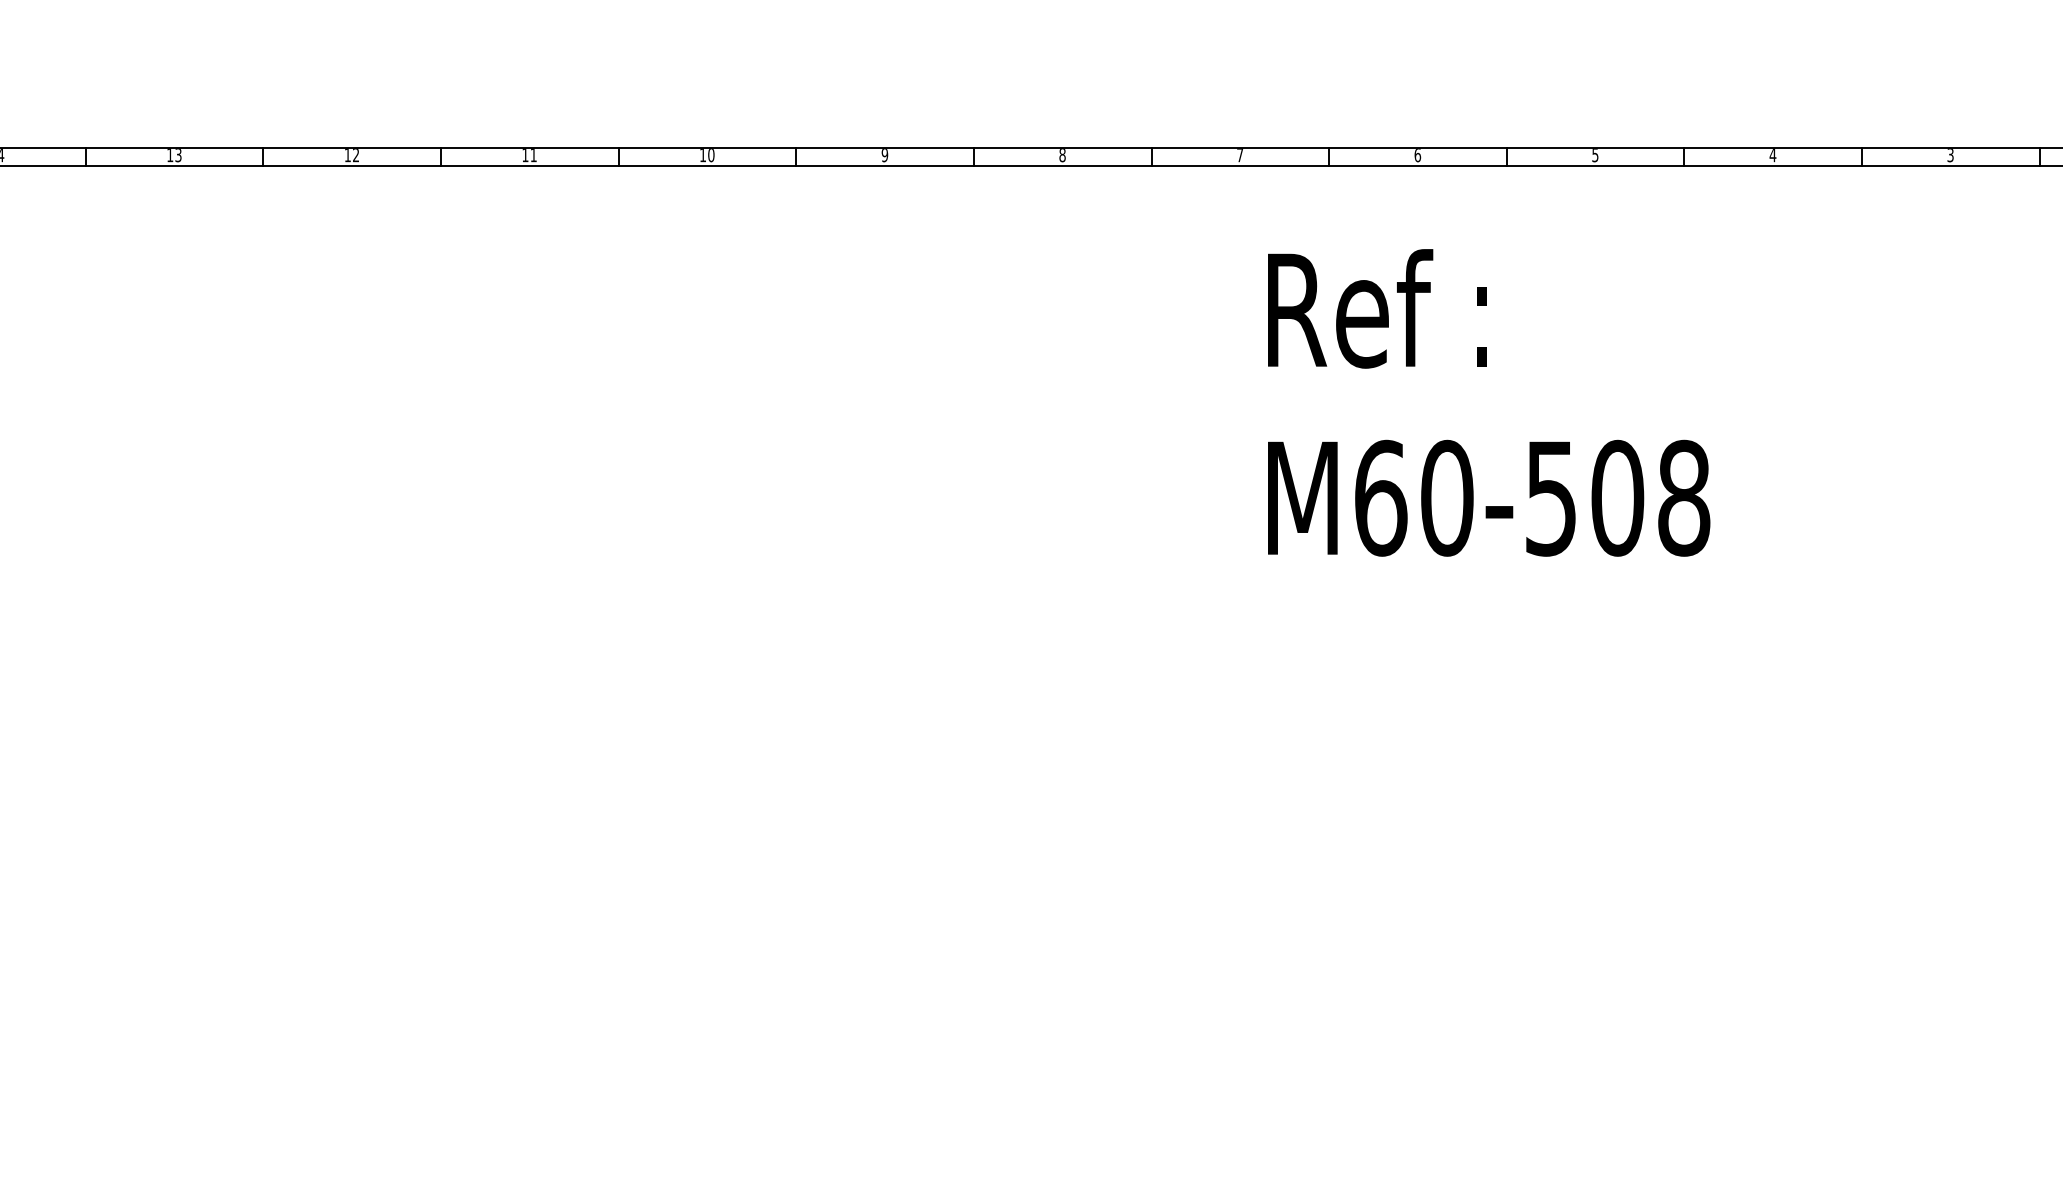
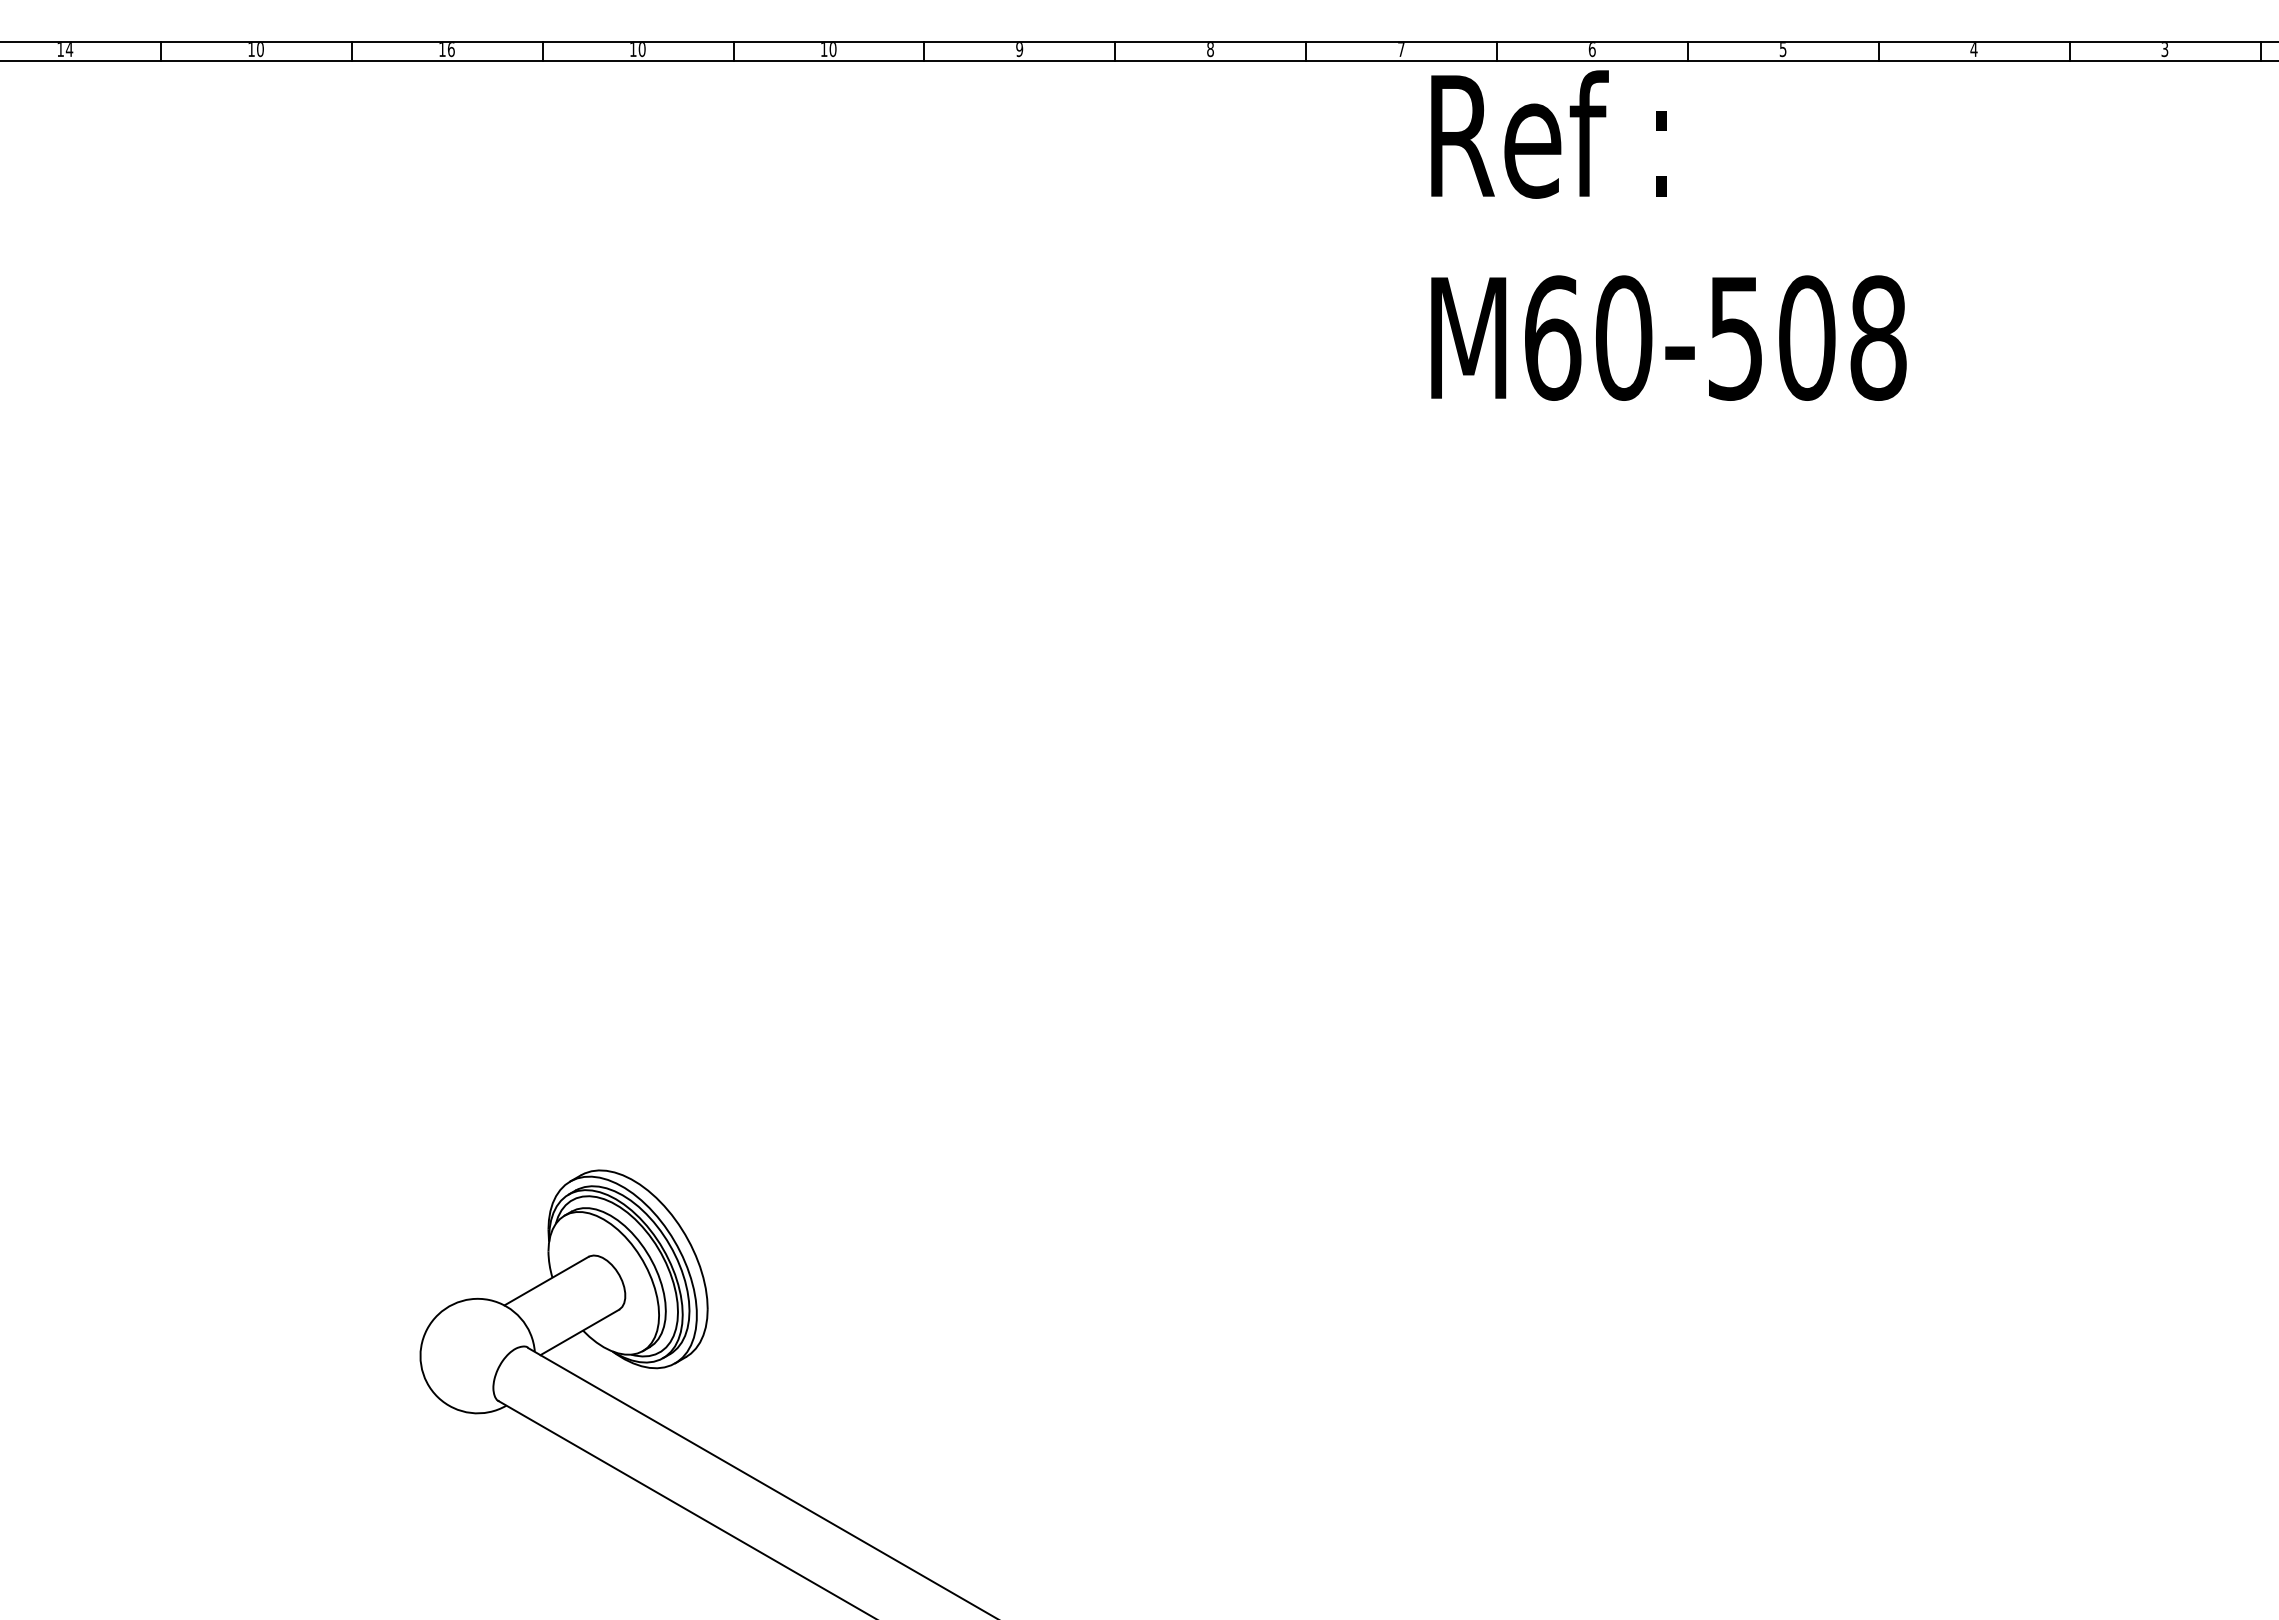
text: (178, 156) -> (260, 50), 13 -> 10
text: (356, 156) -> (451, 50), 12 -> 16
text: (533, 156) -> (641, 50), 11 -> 10
text: (1488, 402) -> (1668, 235), moved

